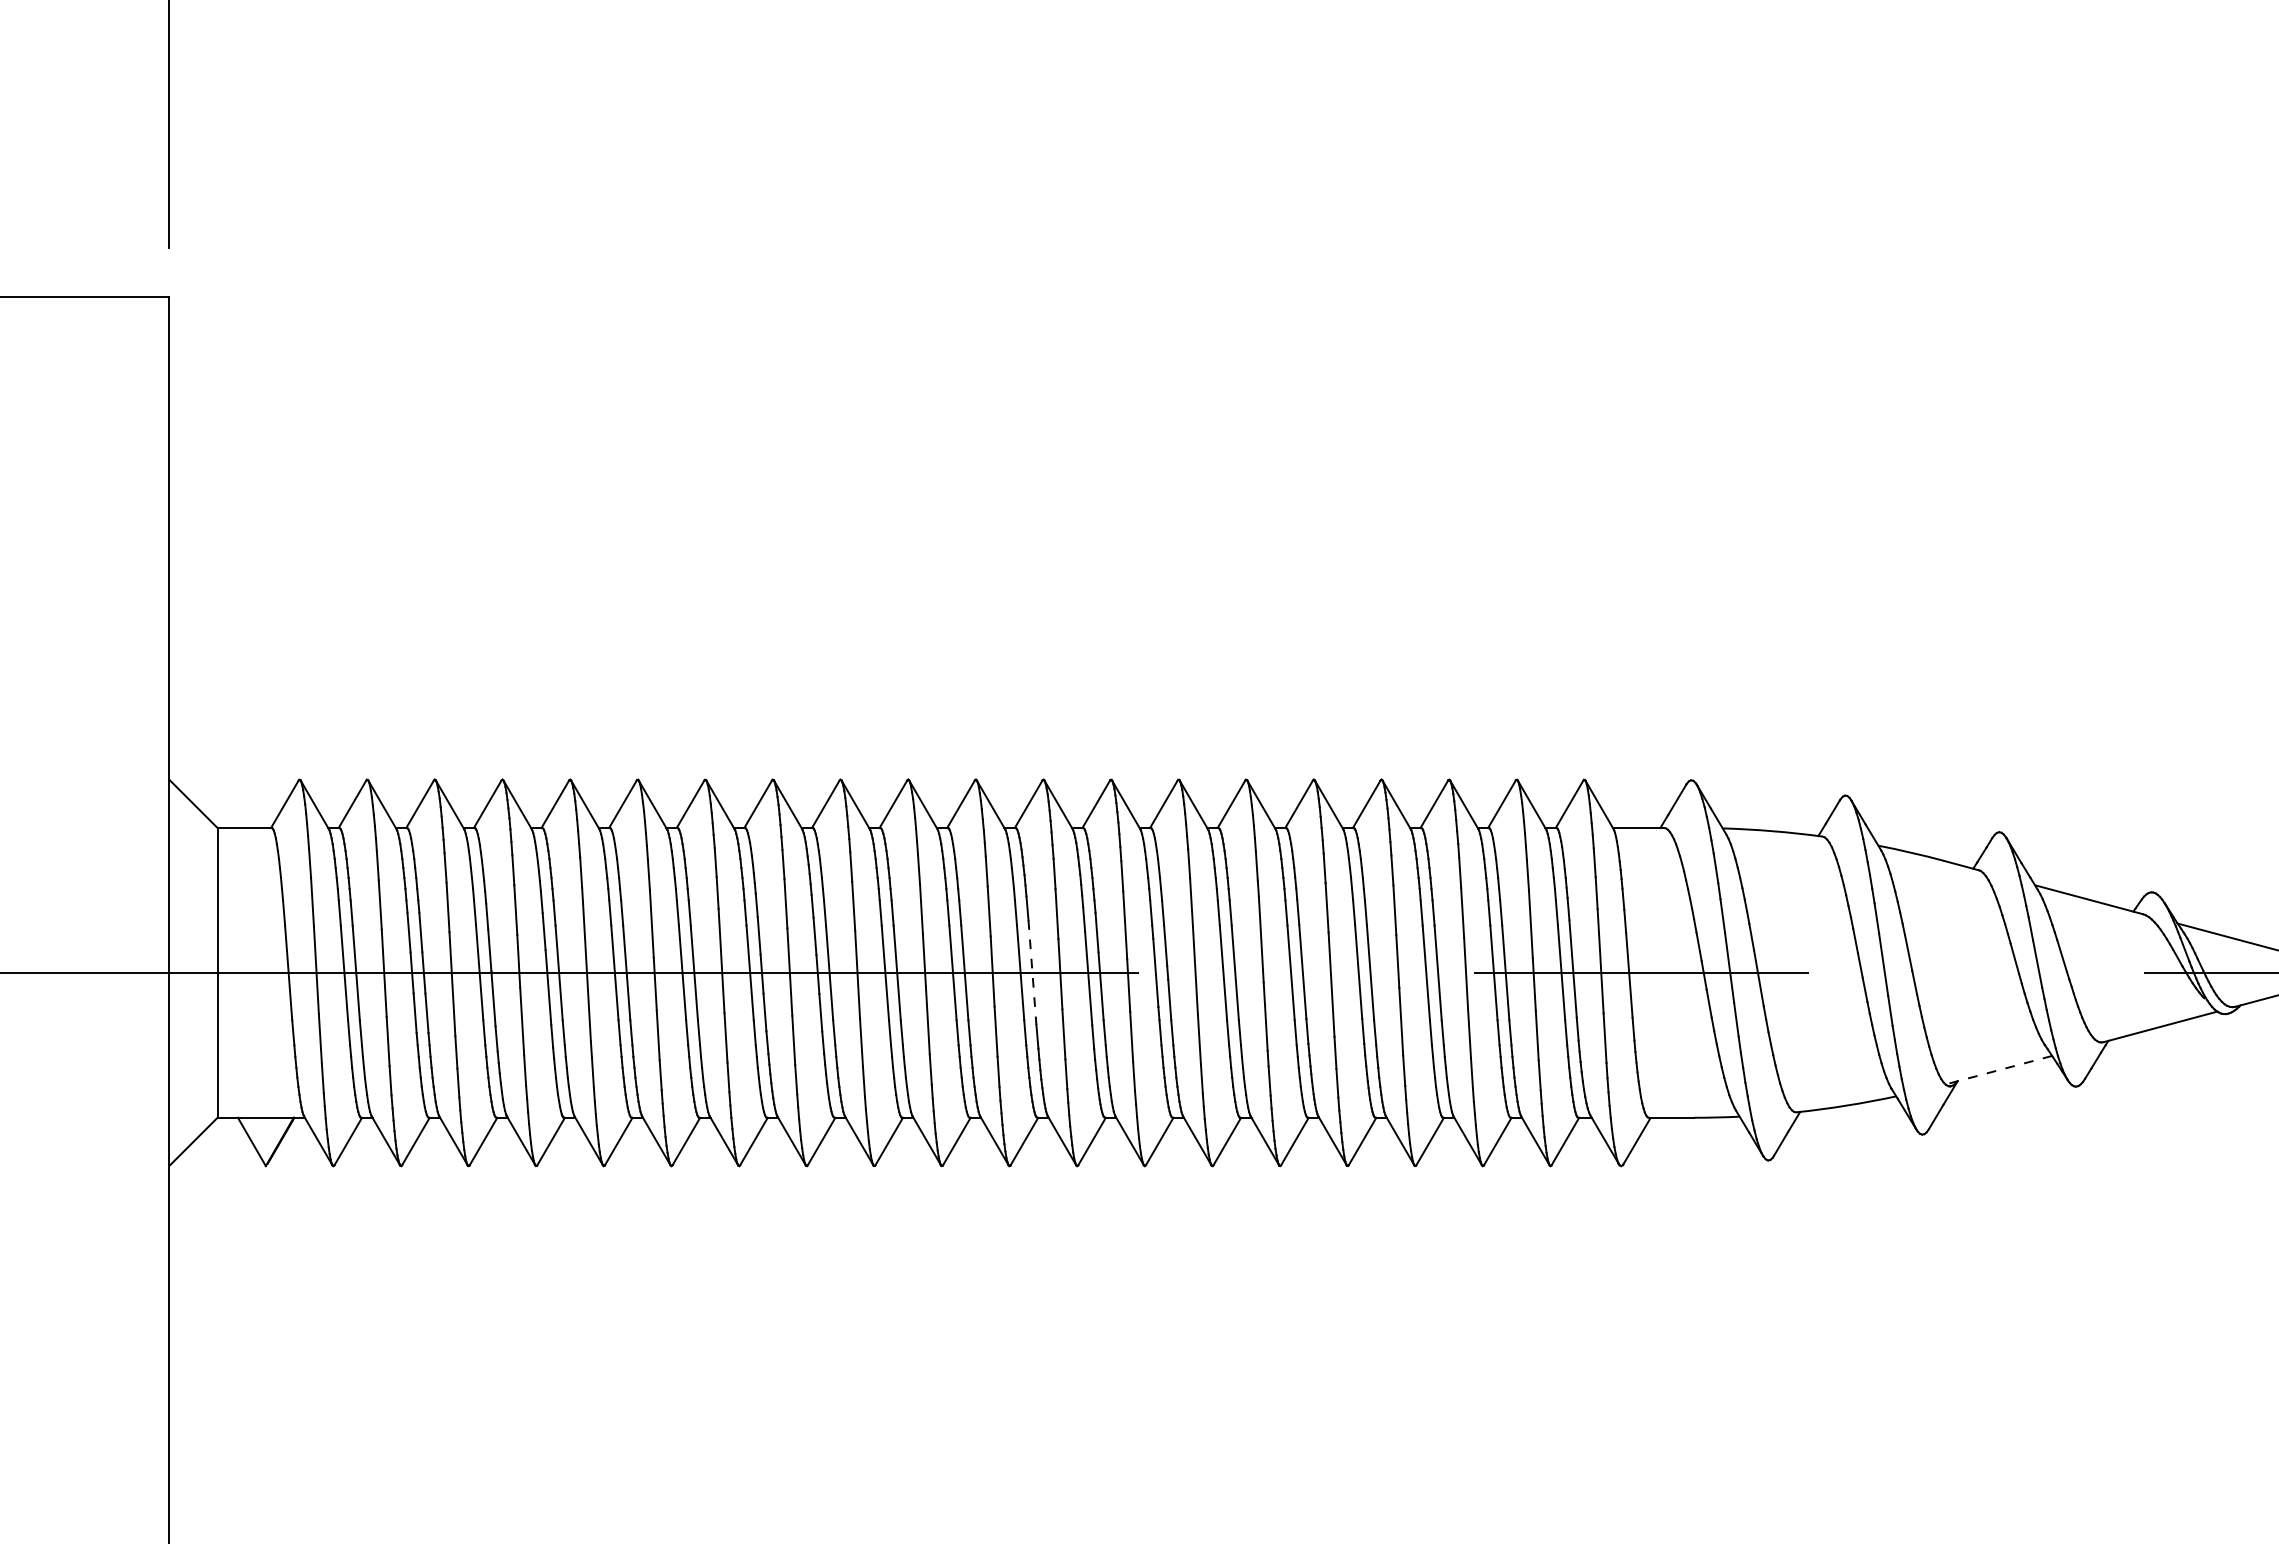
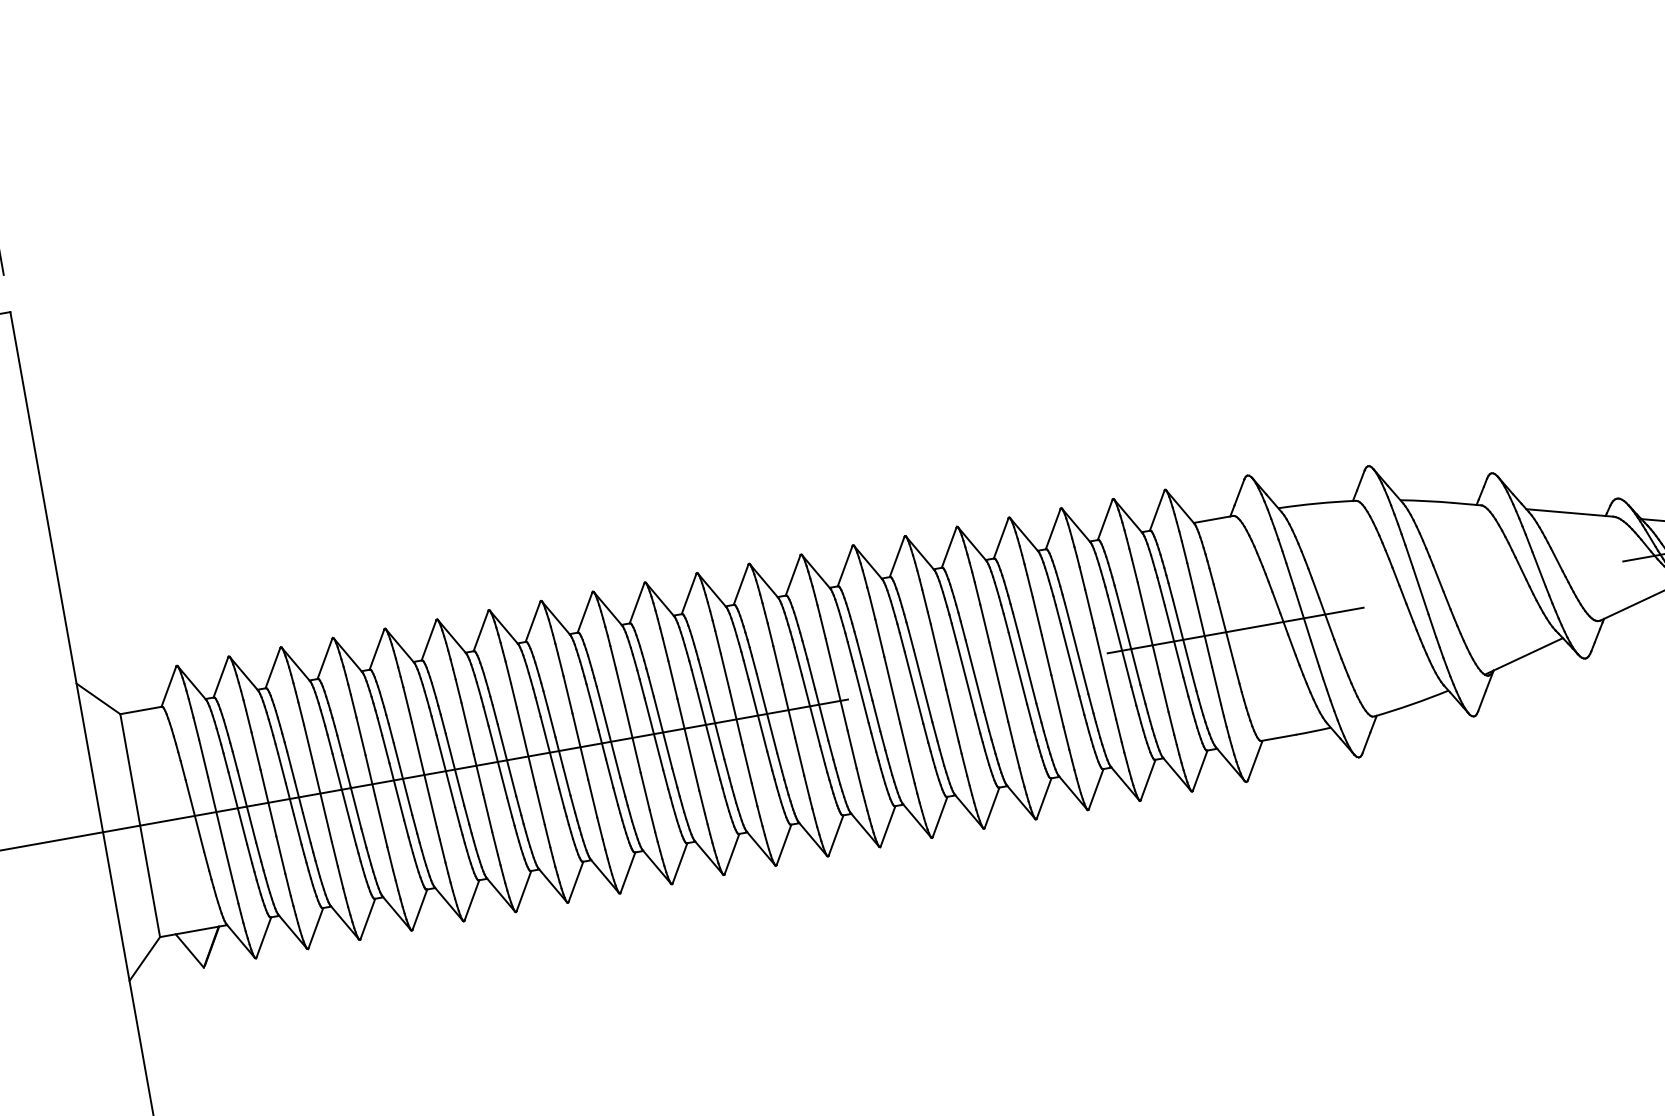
line: (1032, 972) -> (767, 713), dashed -> solid
line: (1998, 1070) -> (1523, 656), dashed -> solid

